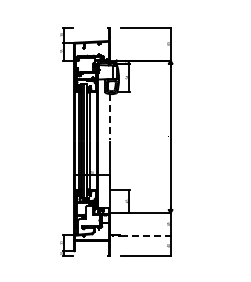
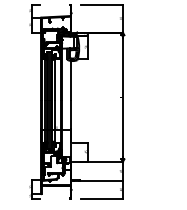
line: (109, 117) -> (71, 80), dashed -> solid
line: (146, 236) -> (102, 181), dashed -> solid

